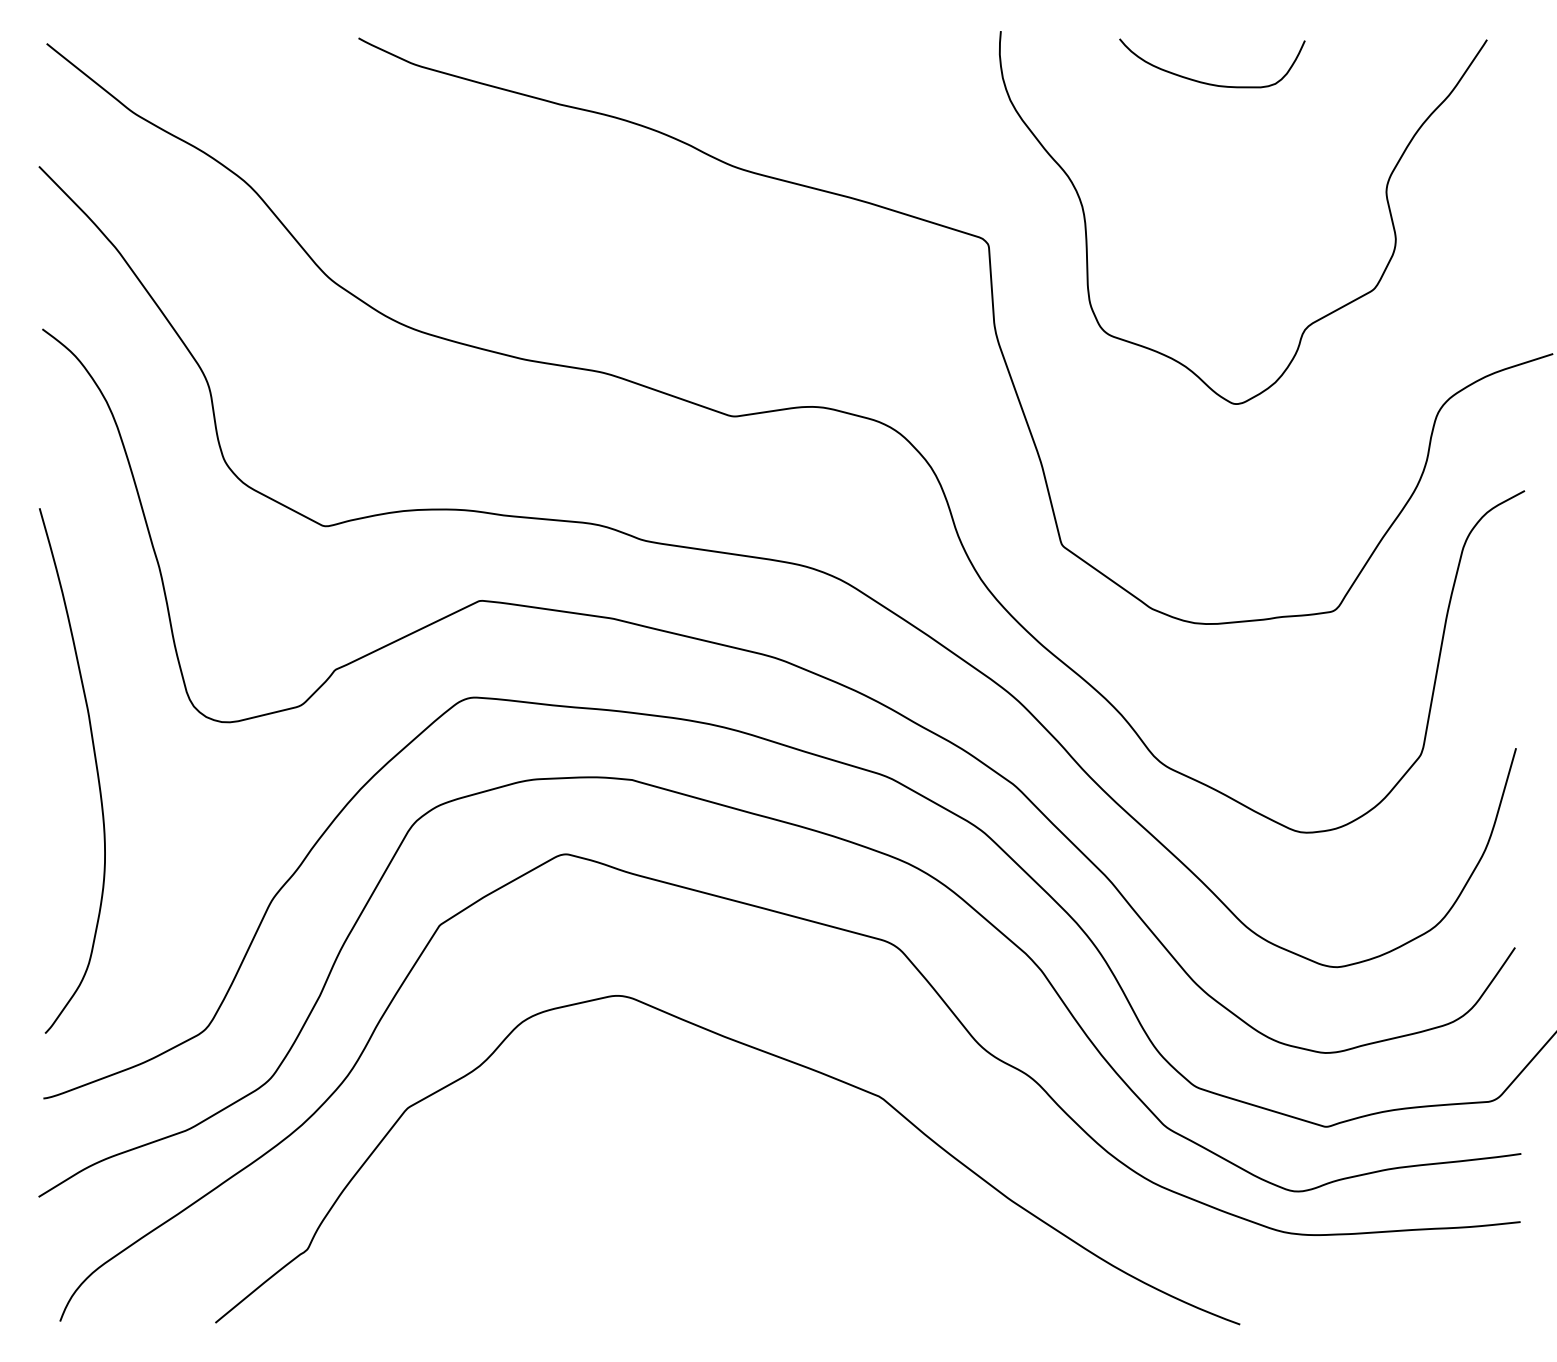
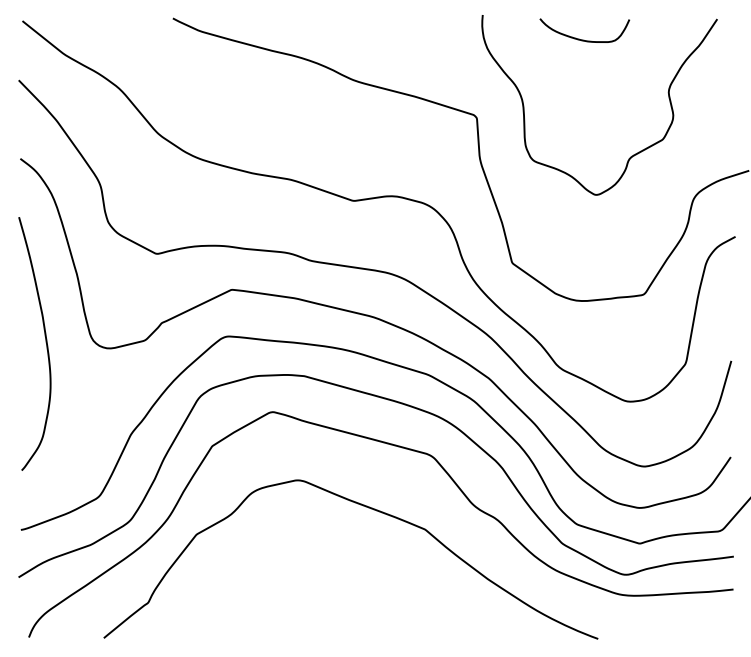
curve: (94, 768) -> (45, 342), moved

